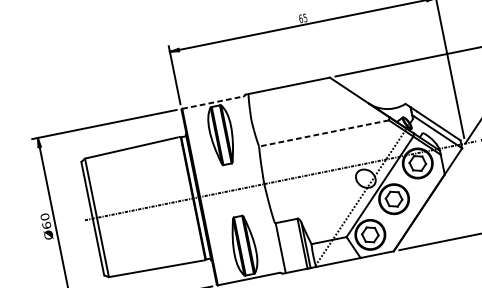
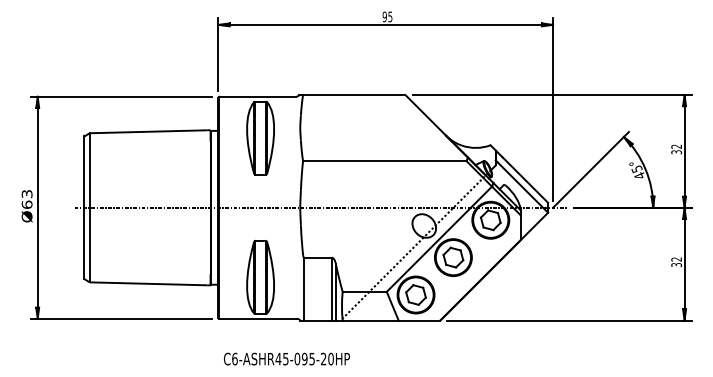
text: (300, 18) -> (384, 16), 65 -> 95
line: (213, 102) -> (258, 96), dashed -> solid
line: (323, 133) -> (384, 161), dashed -> solid
text: (44, 216) -> (26, 193), Ø60 -> Ø63

